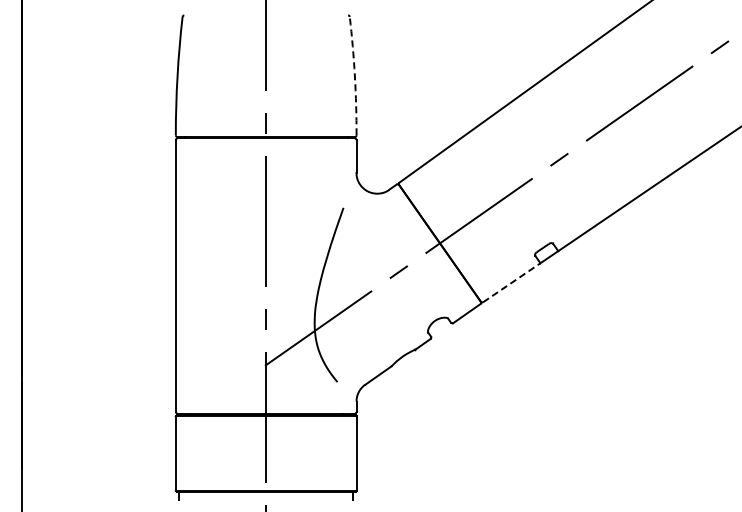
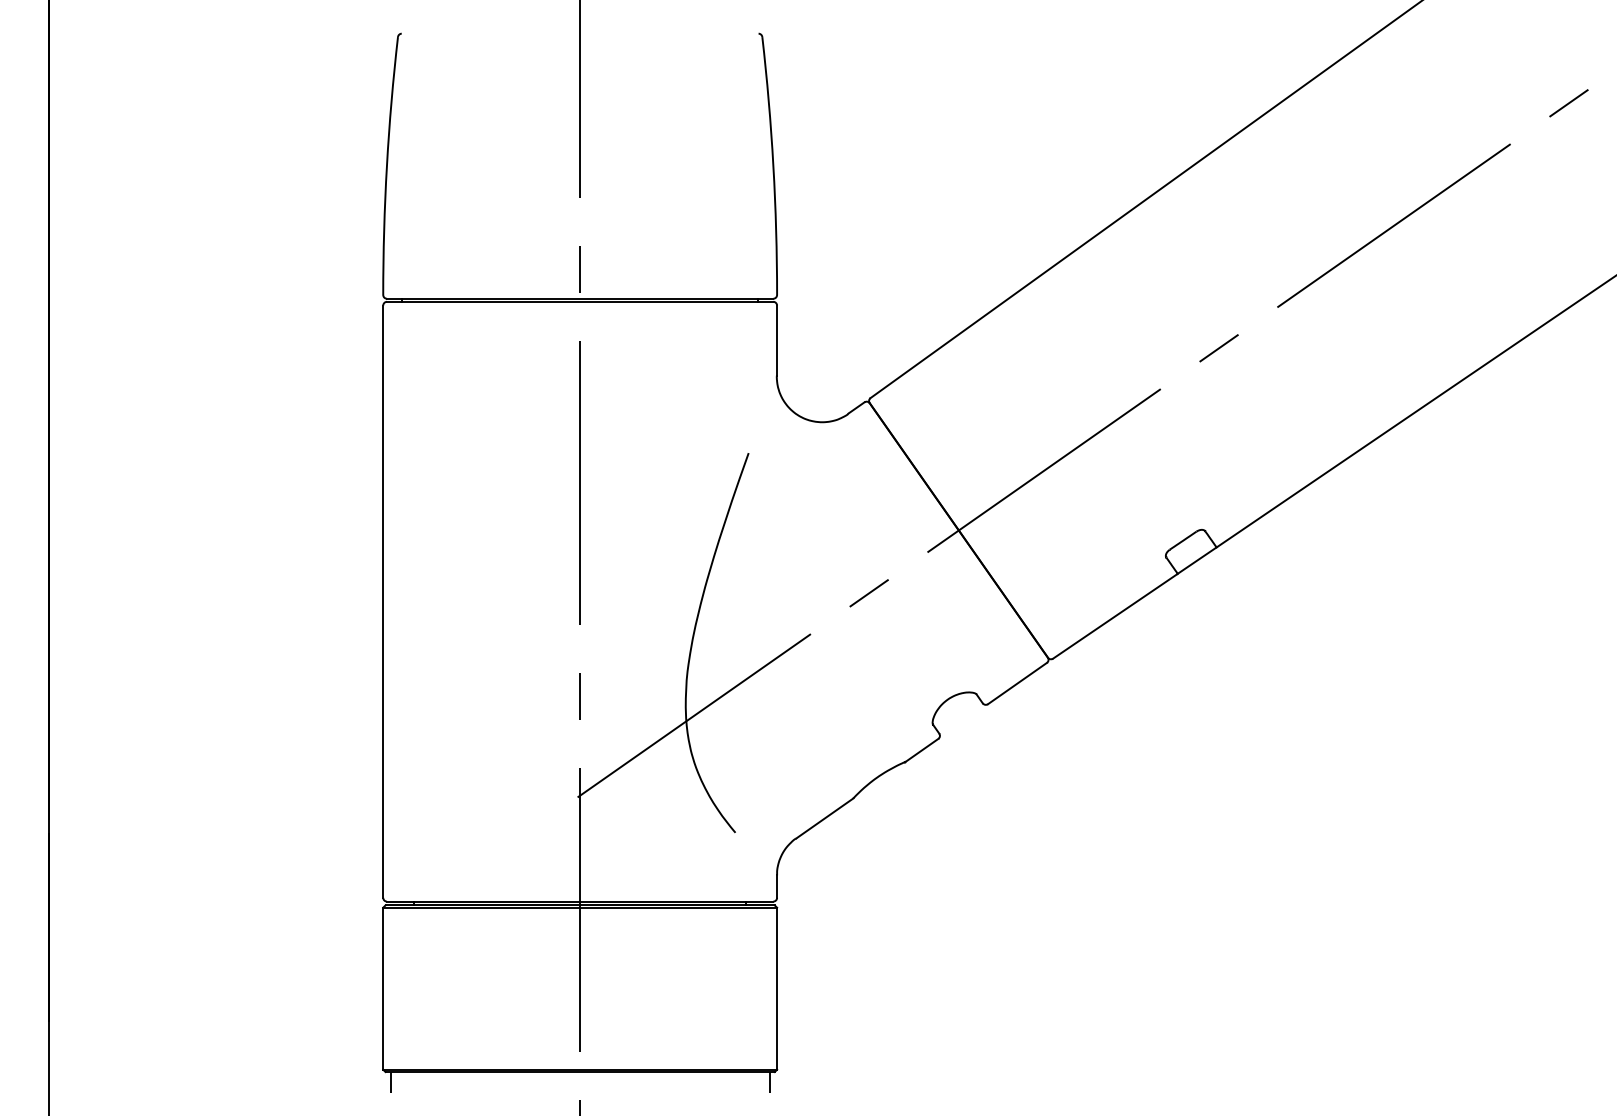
arc: (354, 76) -> (772, 166), dashed -> solid
line: (511, 282) -> (1114, 615), dashed -> solid

